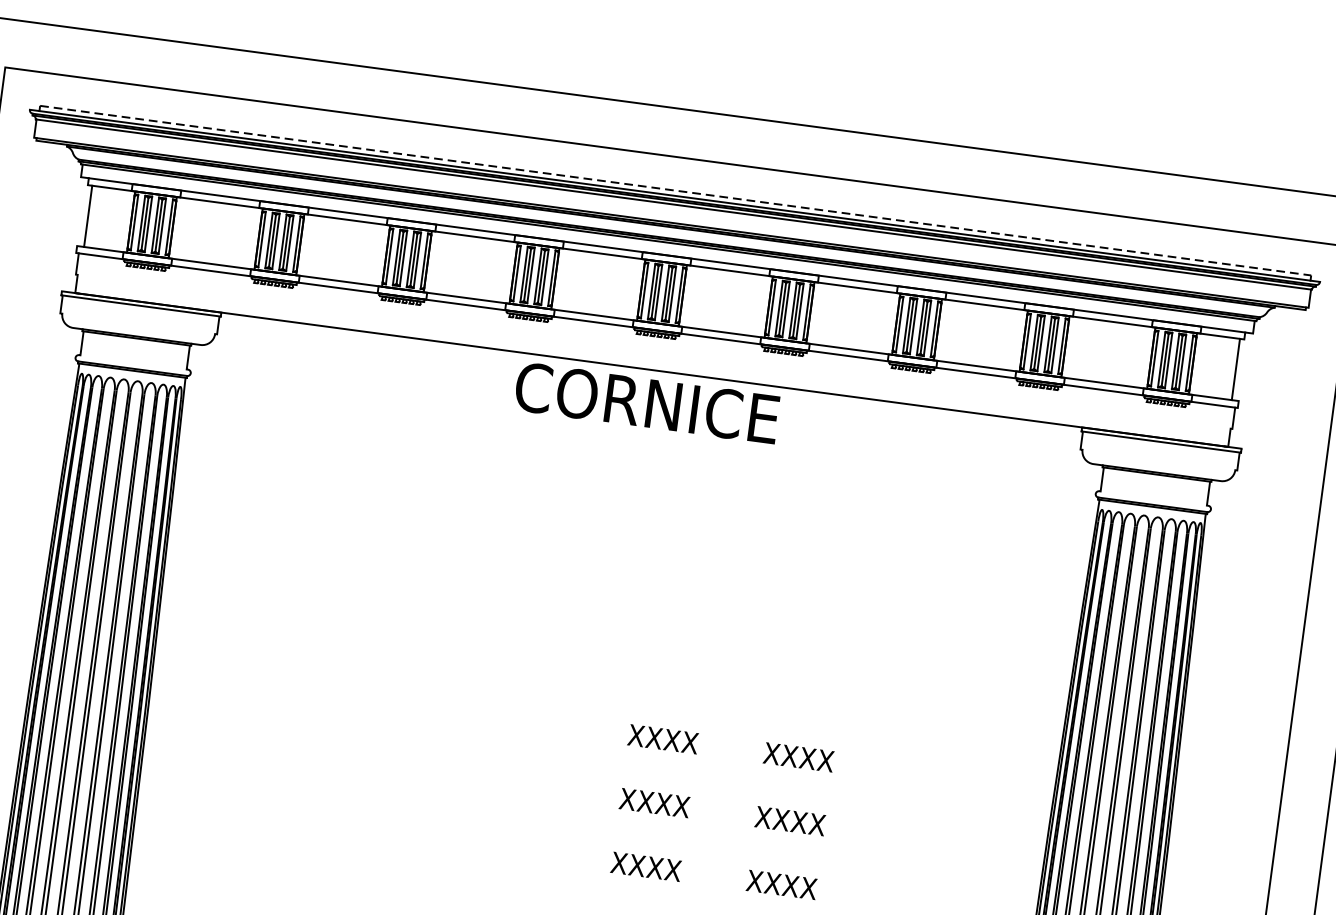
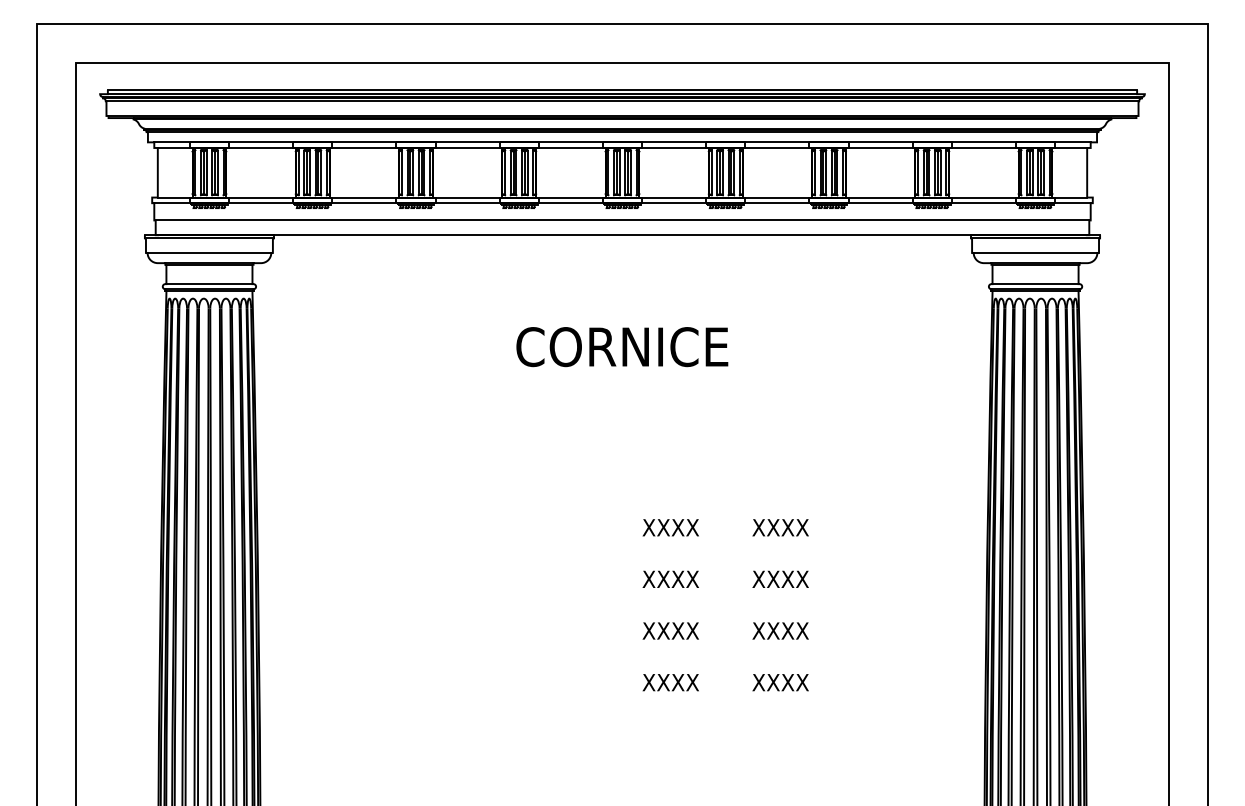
line: (675, 190) -> (622, 89), dashed -> solid
line: (138, 323) -> (209, 252), added
line: (654, 351) -> (622, 220), added
line: (133, 362) -> (209, 284), added
text: (647, 403) -> (622, 347), moved
line: (1158, 459) -> (1035, 252), added
line: (1153, 498) -> (1035, 284), added

